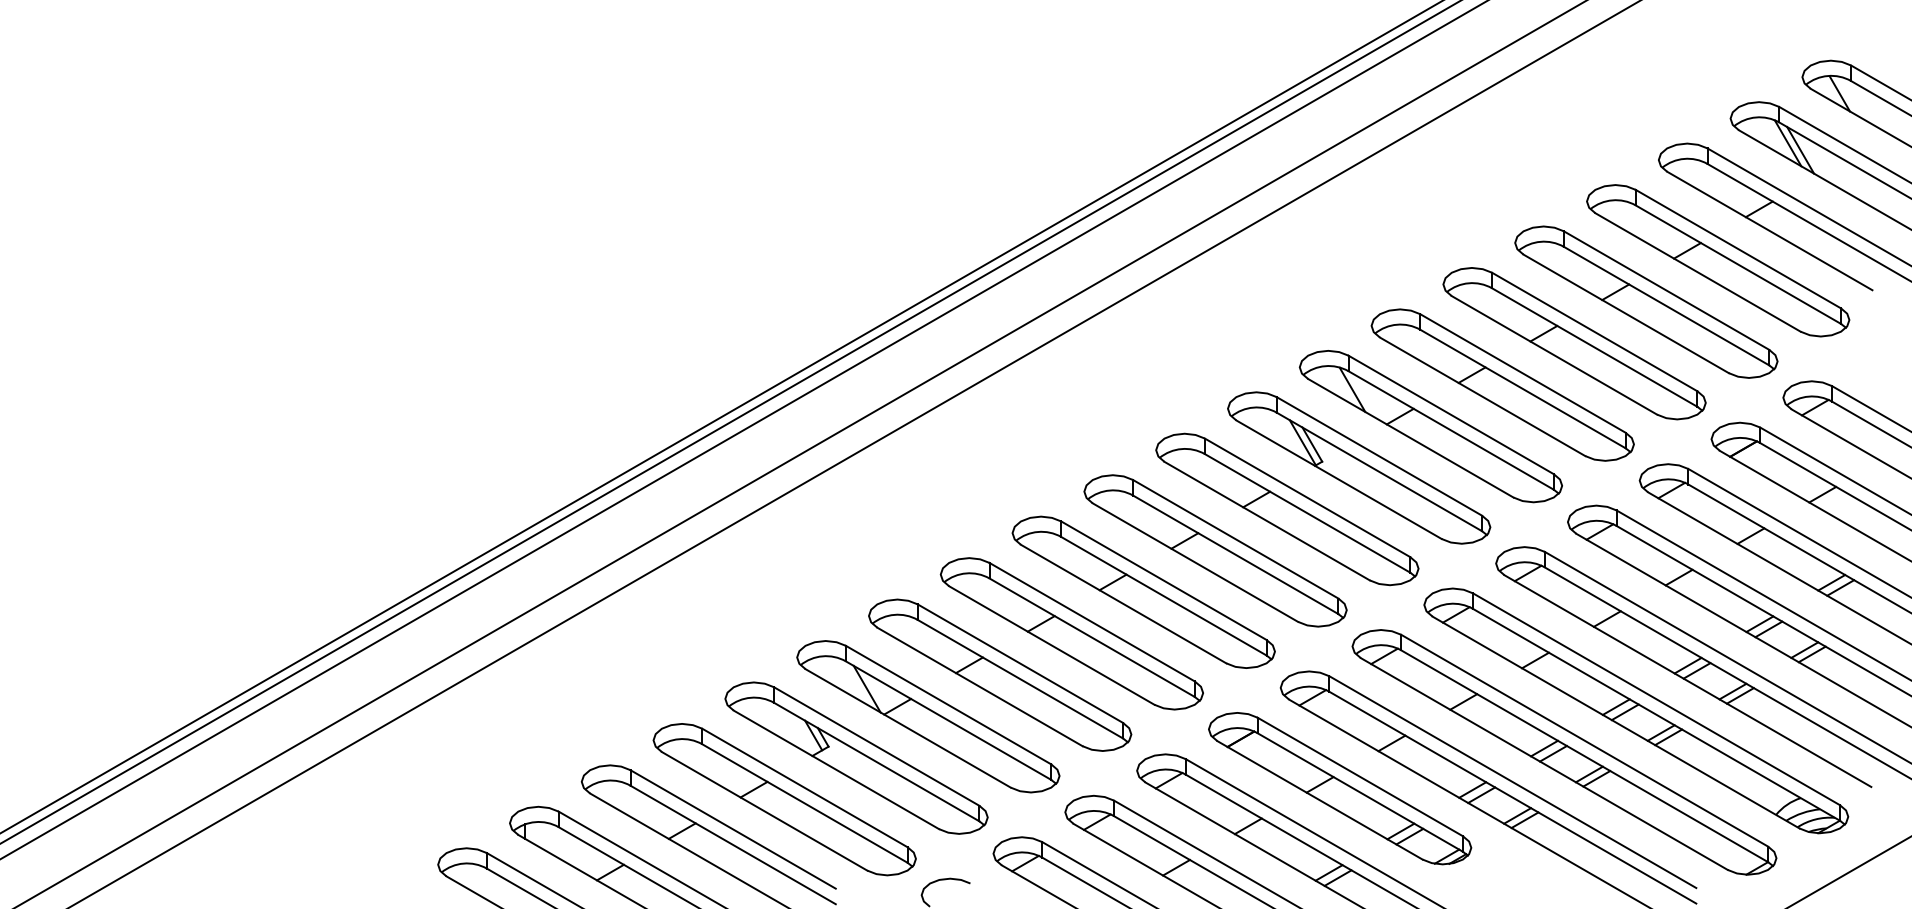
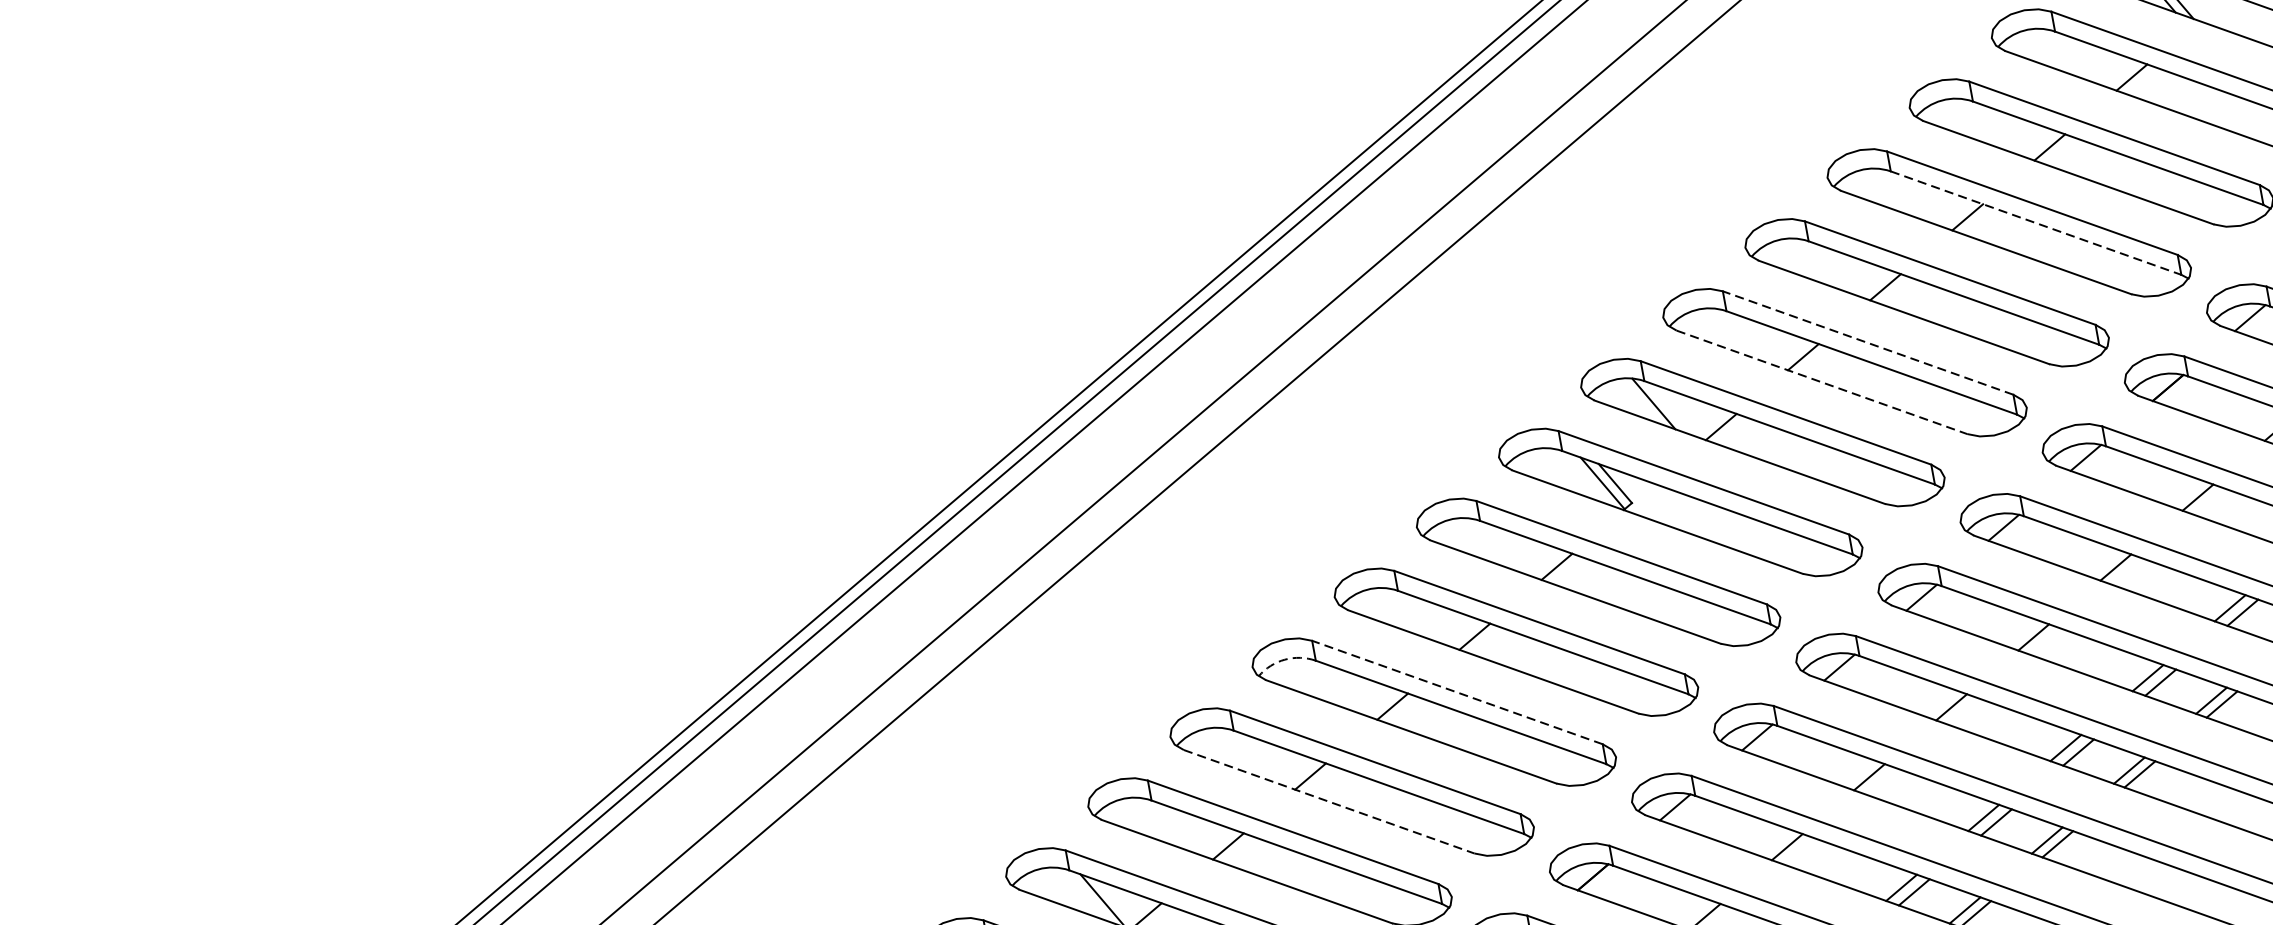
line: (1666, 306) -> (2036, 223), solid -> dashed
line: (1522, 373) -> (1867, 343), solid -> dashed
line: (1482, 396) -> (1821, 381), solid -> dashed
arc: (1038, 531) -> (1285, 658), solid -> dashed
line: (1163, 580) -> (1456, 692), solid -> dashed
line: (1051, 645) -> (1328, 801), solid -> dashed

